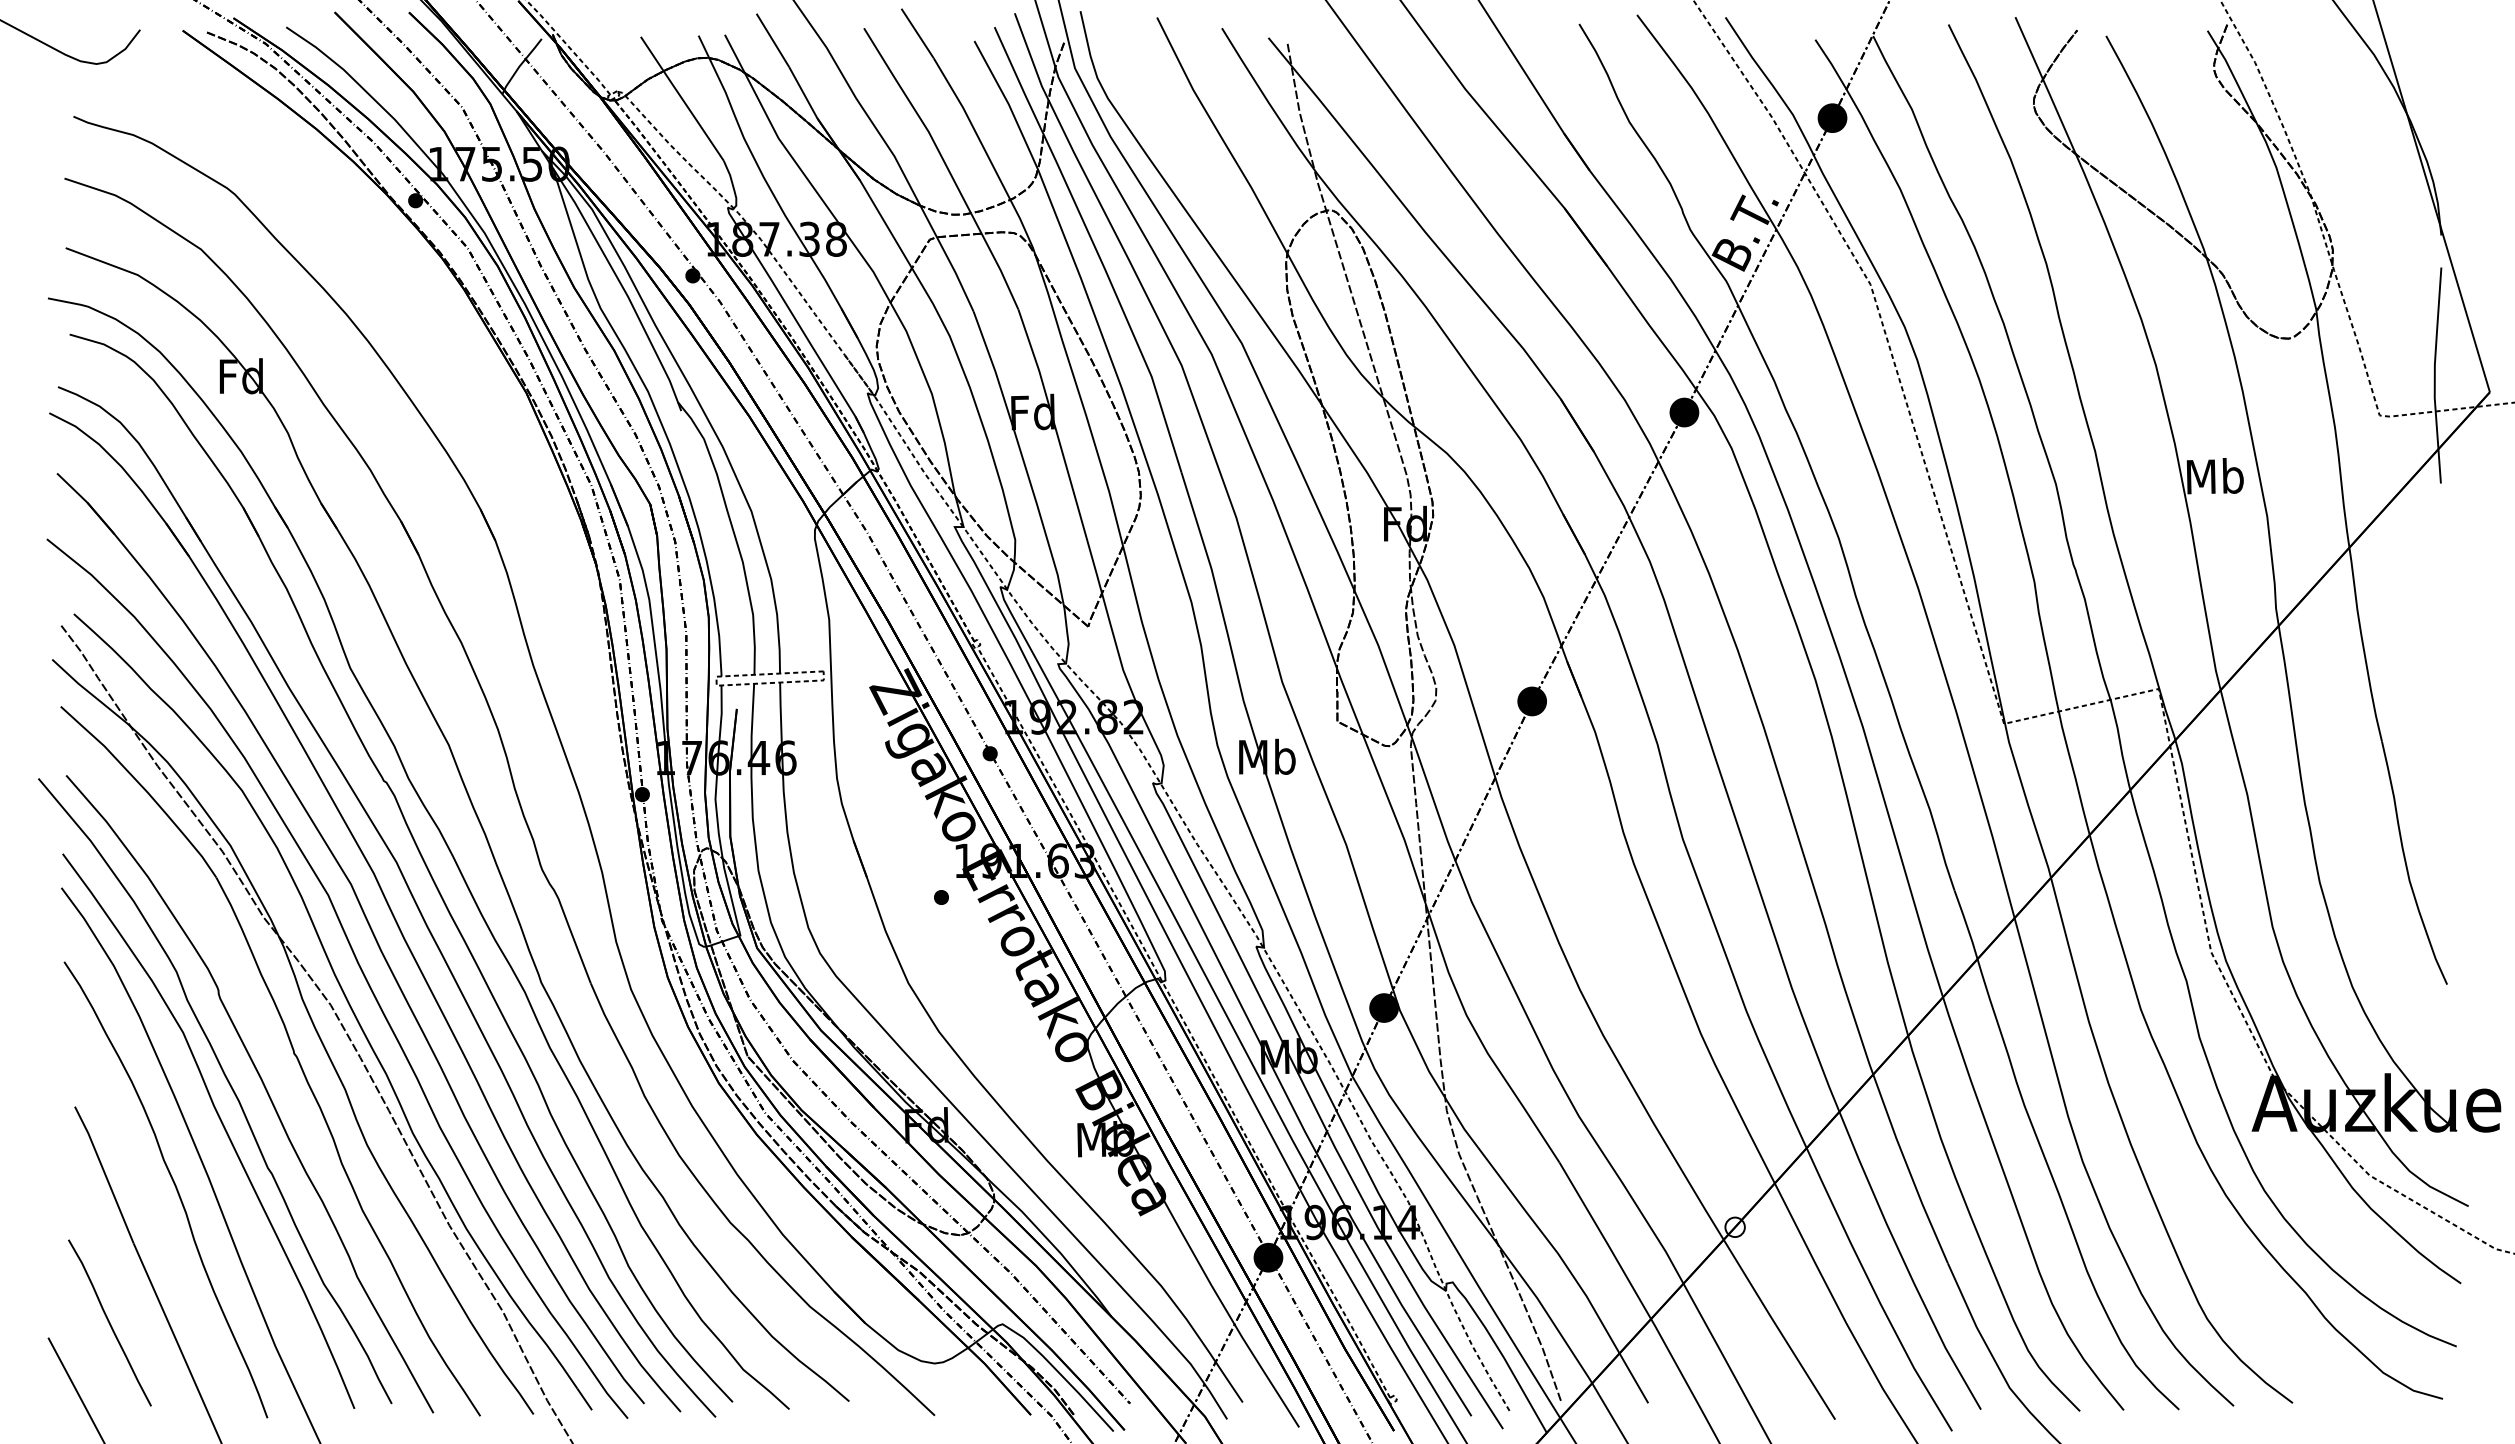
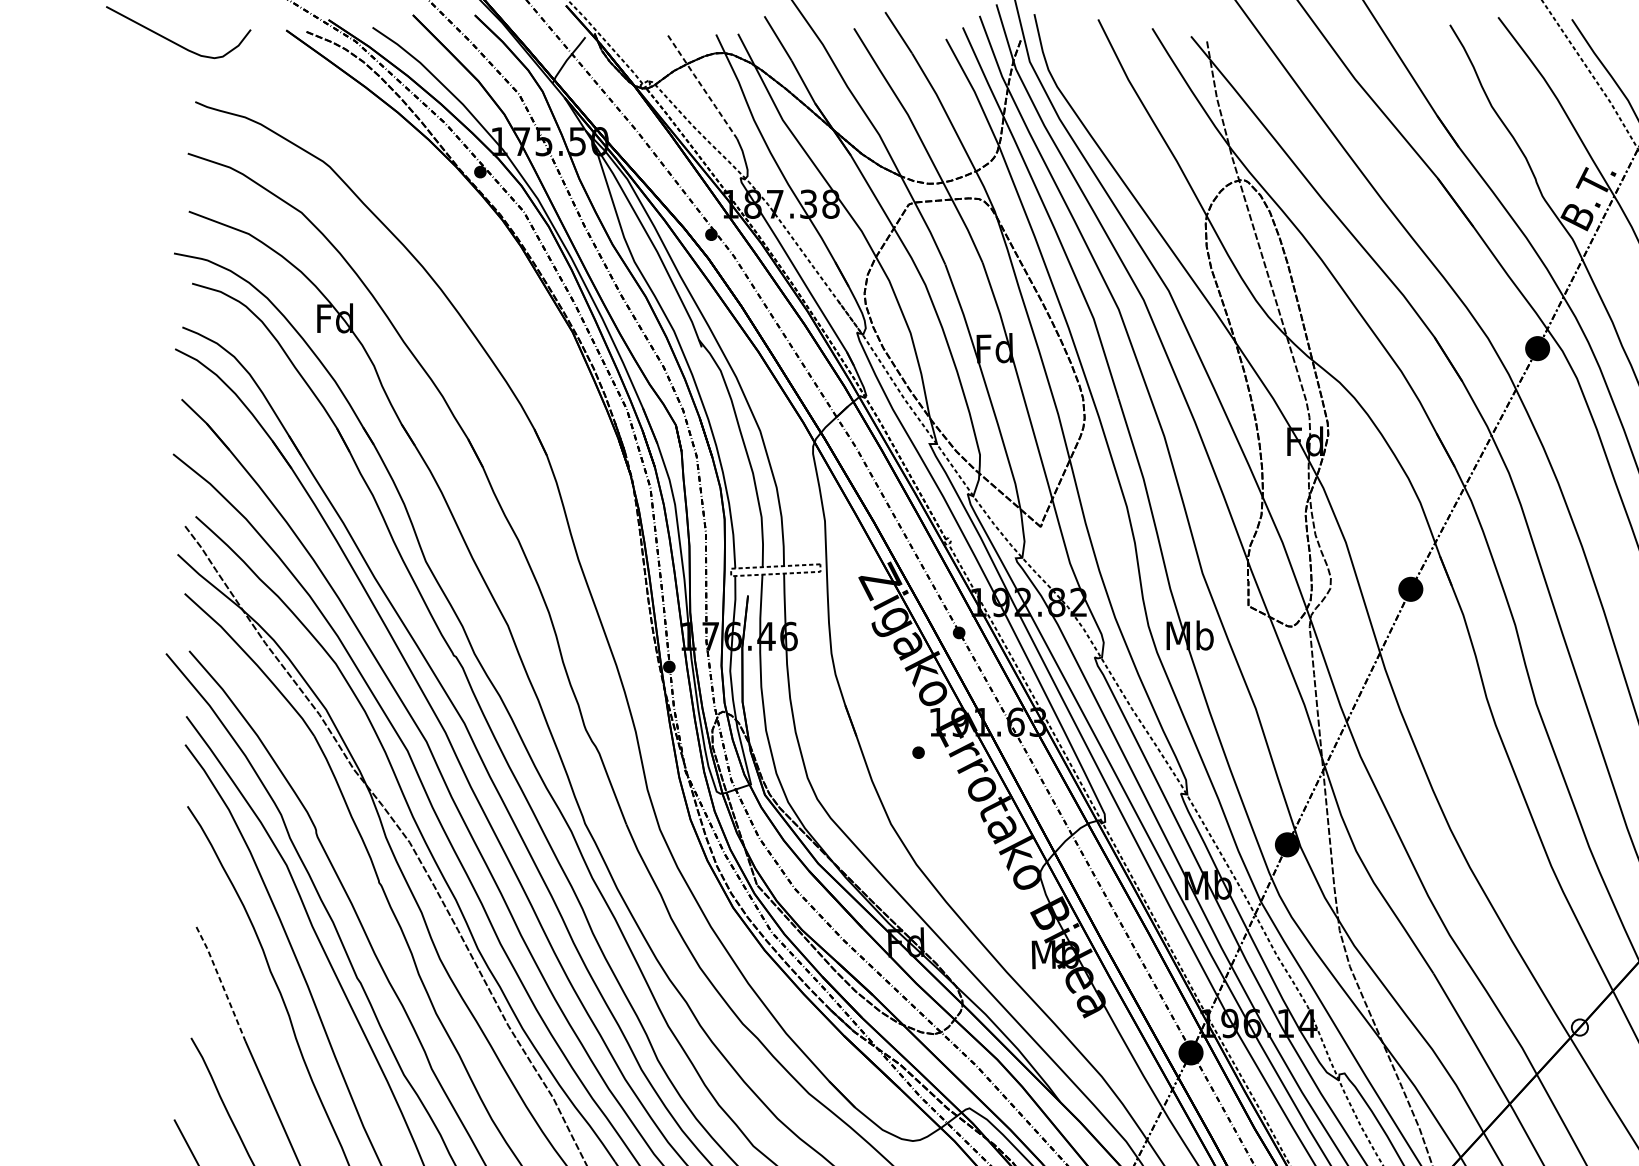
line: (682, 99) -> (702, 87), solid -> dashed
line: (105, 1174) -> (221, 983), solid -> dashed

